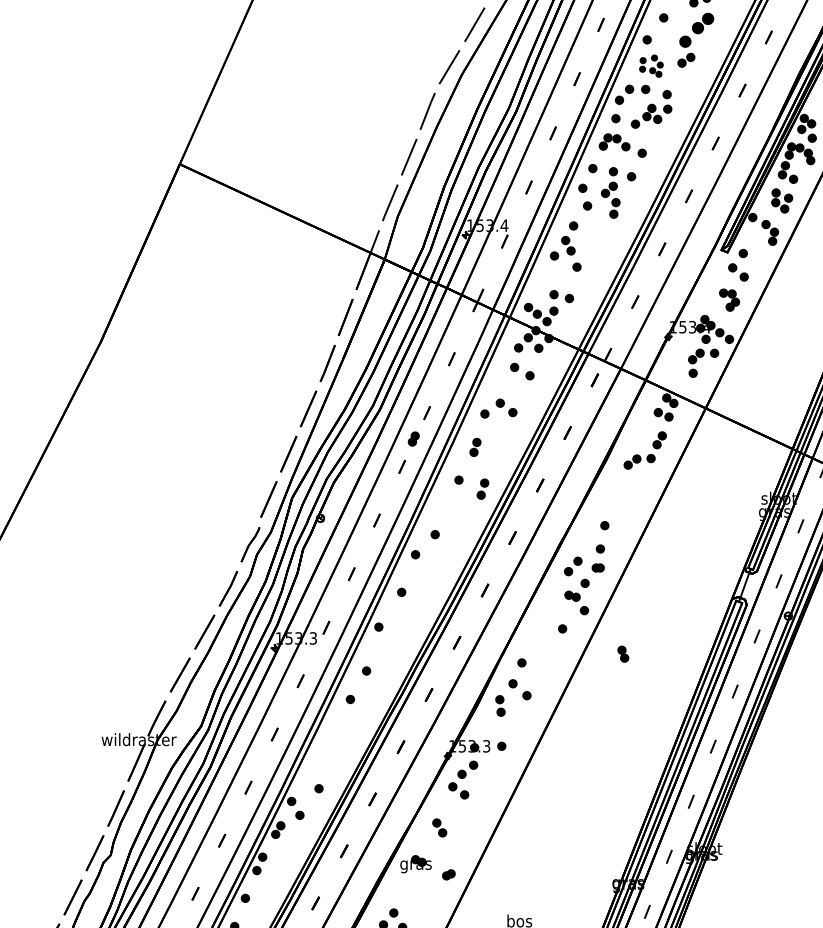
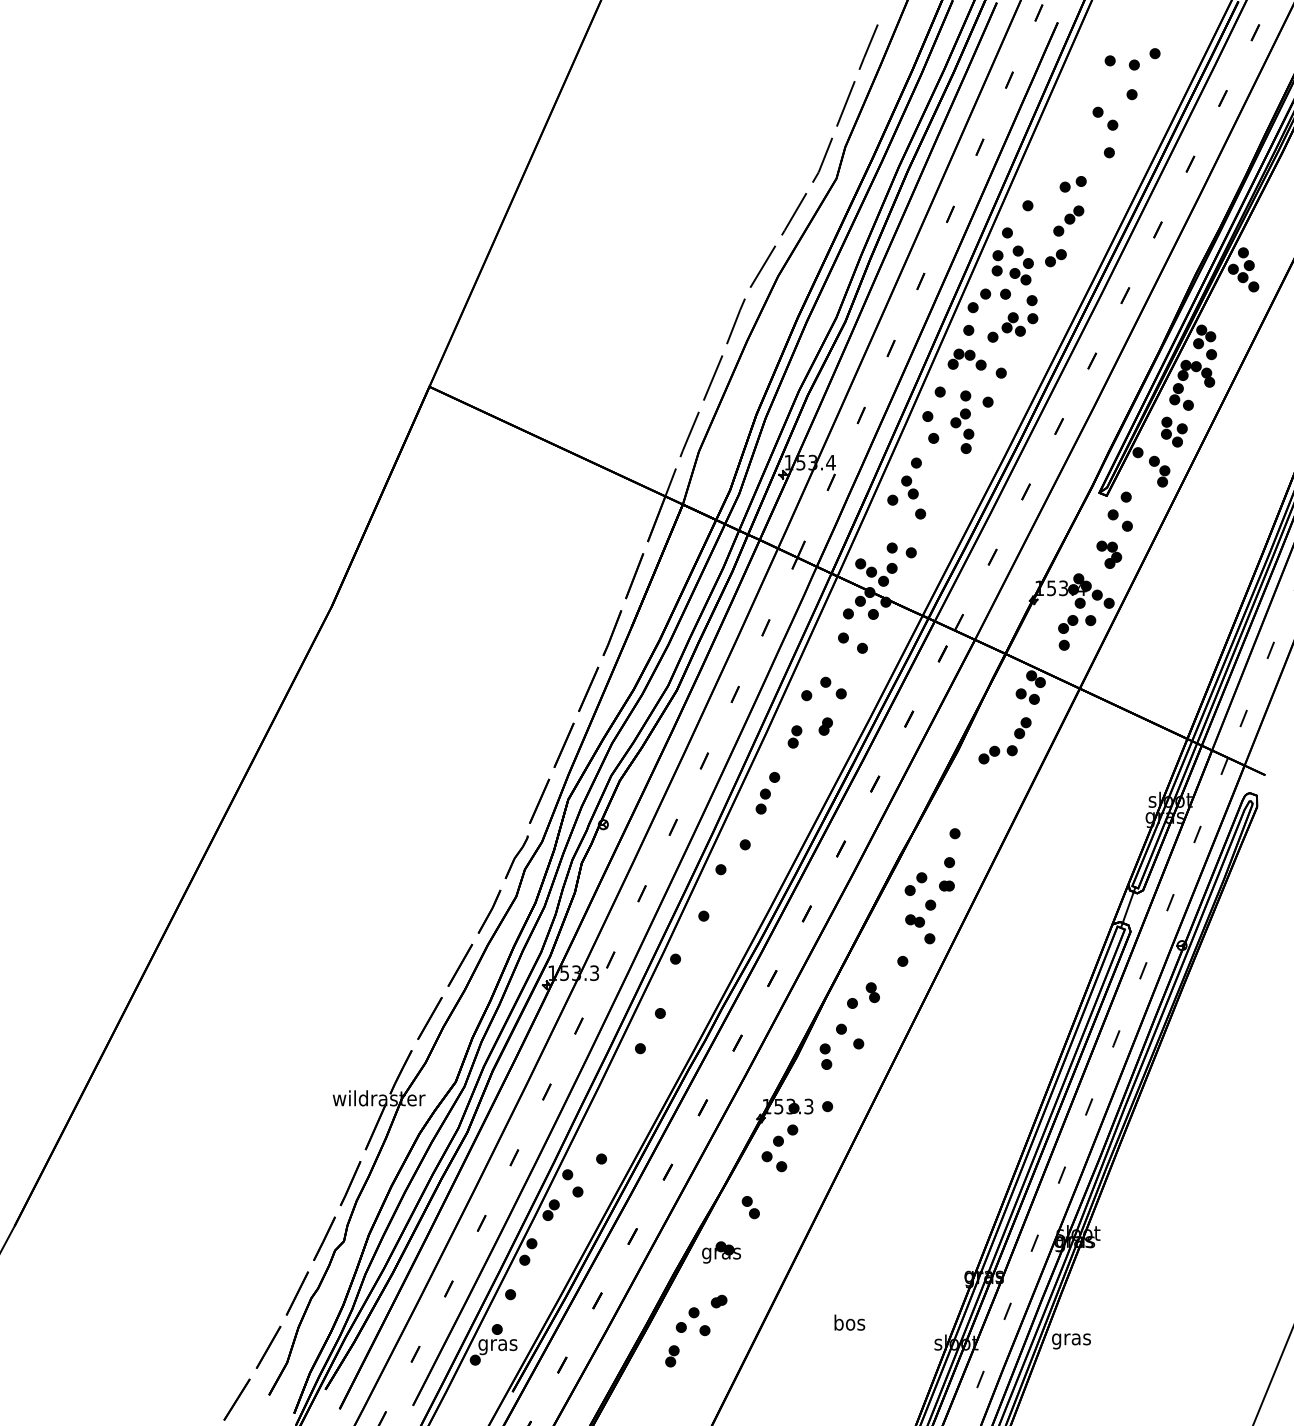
part: (696, 29) -> (1068, 220), size x0.71
part: (651, 66) -> (1012, 265), size x1.43
part: (413, 438) -> (825, 726), moved
part: (482, 489) -> (762, 801), moved
part: (622, 654) -> (872, 992), moved
part: (448, 874) -> (718, 1301), moved

